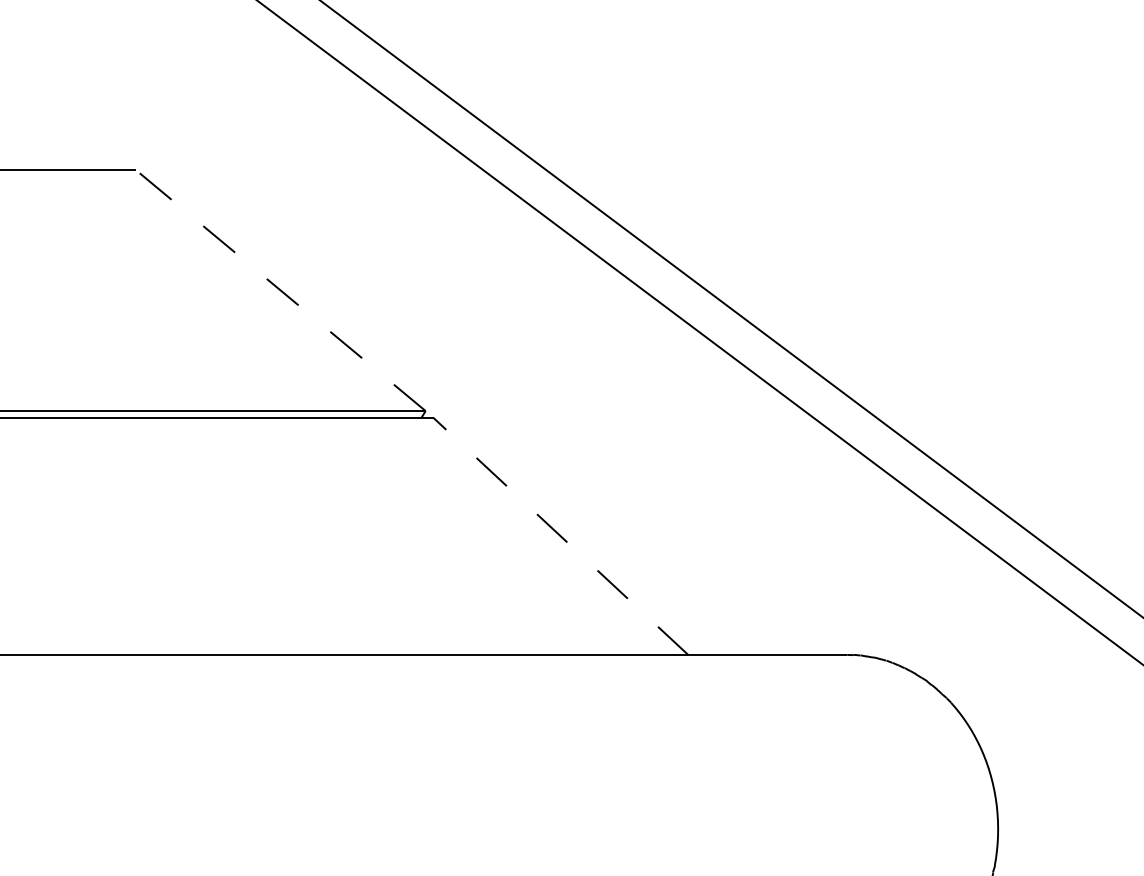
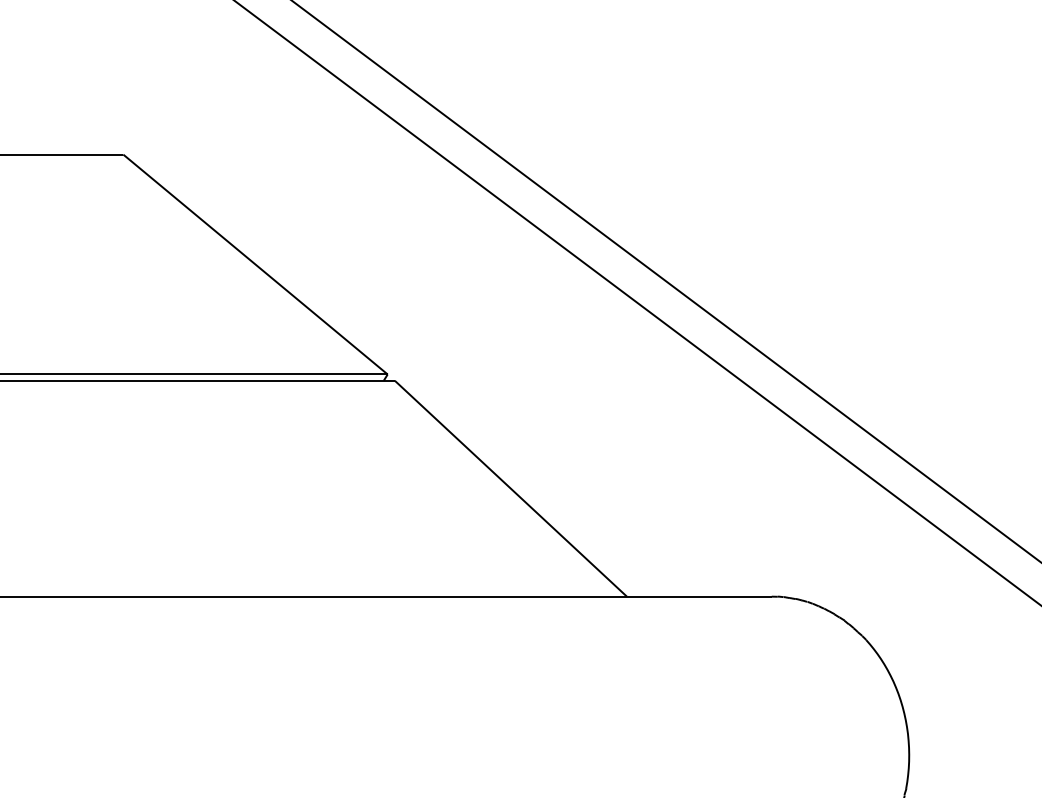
line: (280, 290) -> (255, 264), dashed -> solid
line: (560, 536) -> (510, 488), dashed -> solid

